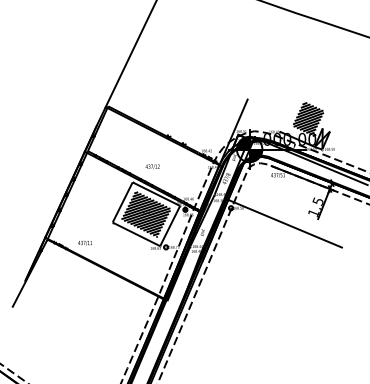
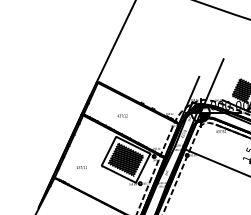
line: (267, 106) -> (213, 81), added
text: (152, 166) -> (122, 115), moved
text: (84, 242) -> (81, 167), moved

